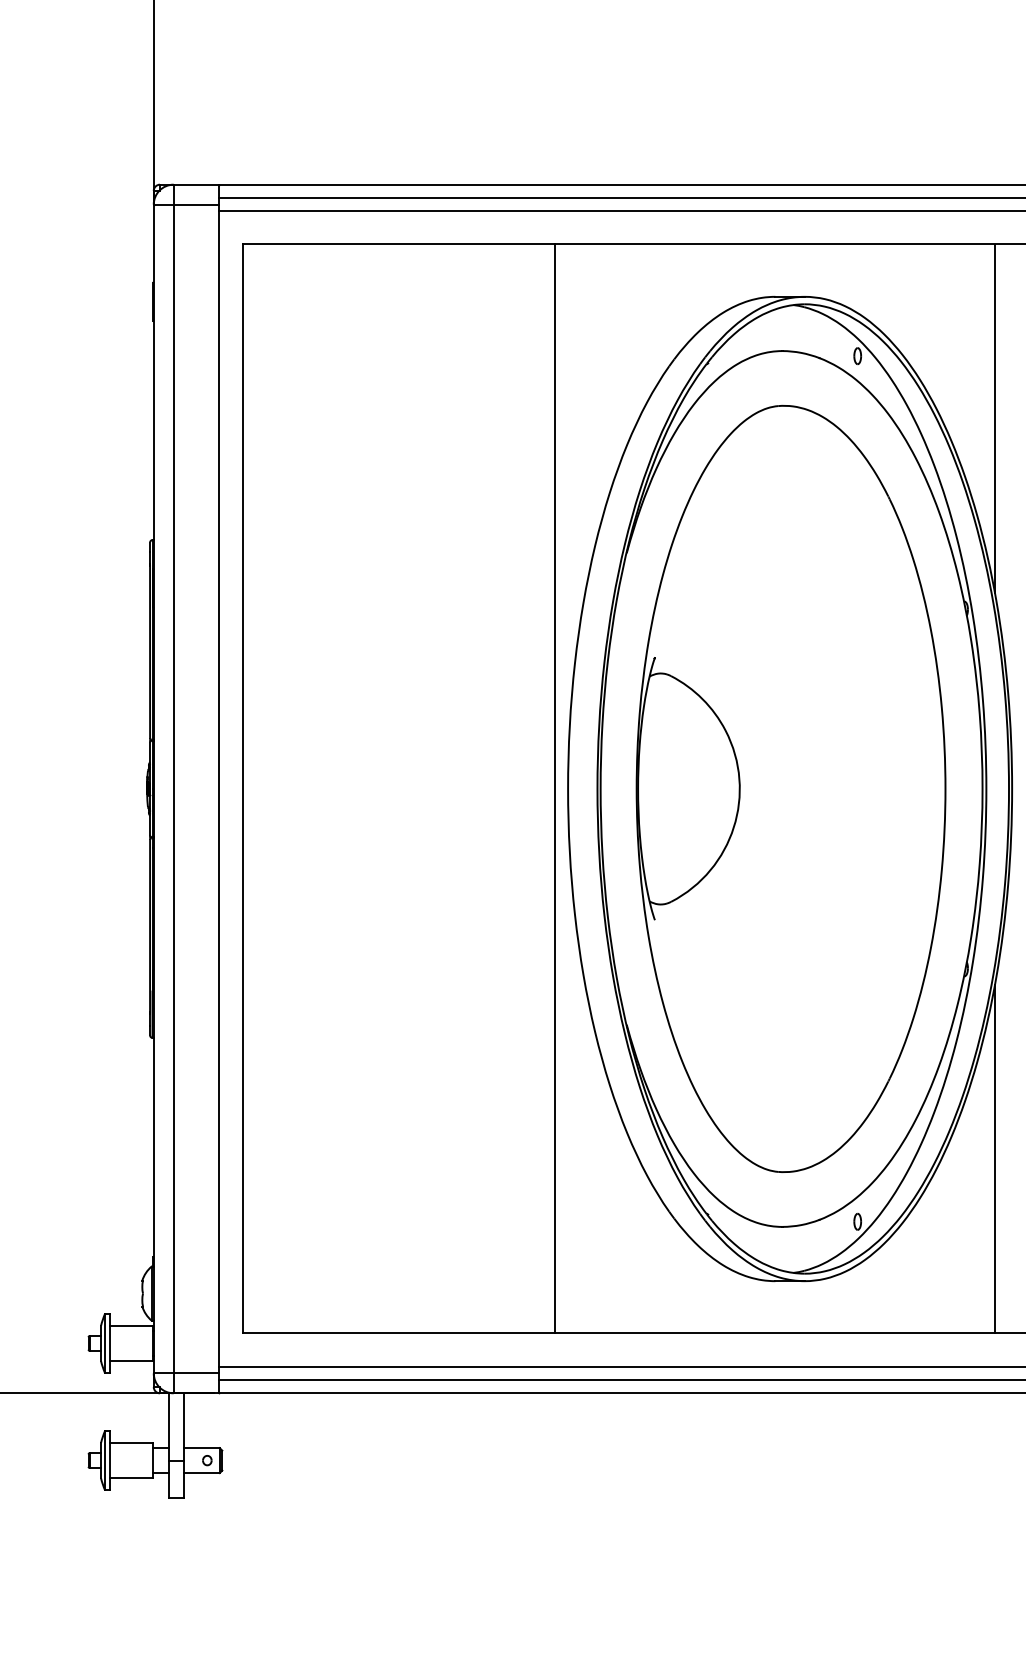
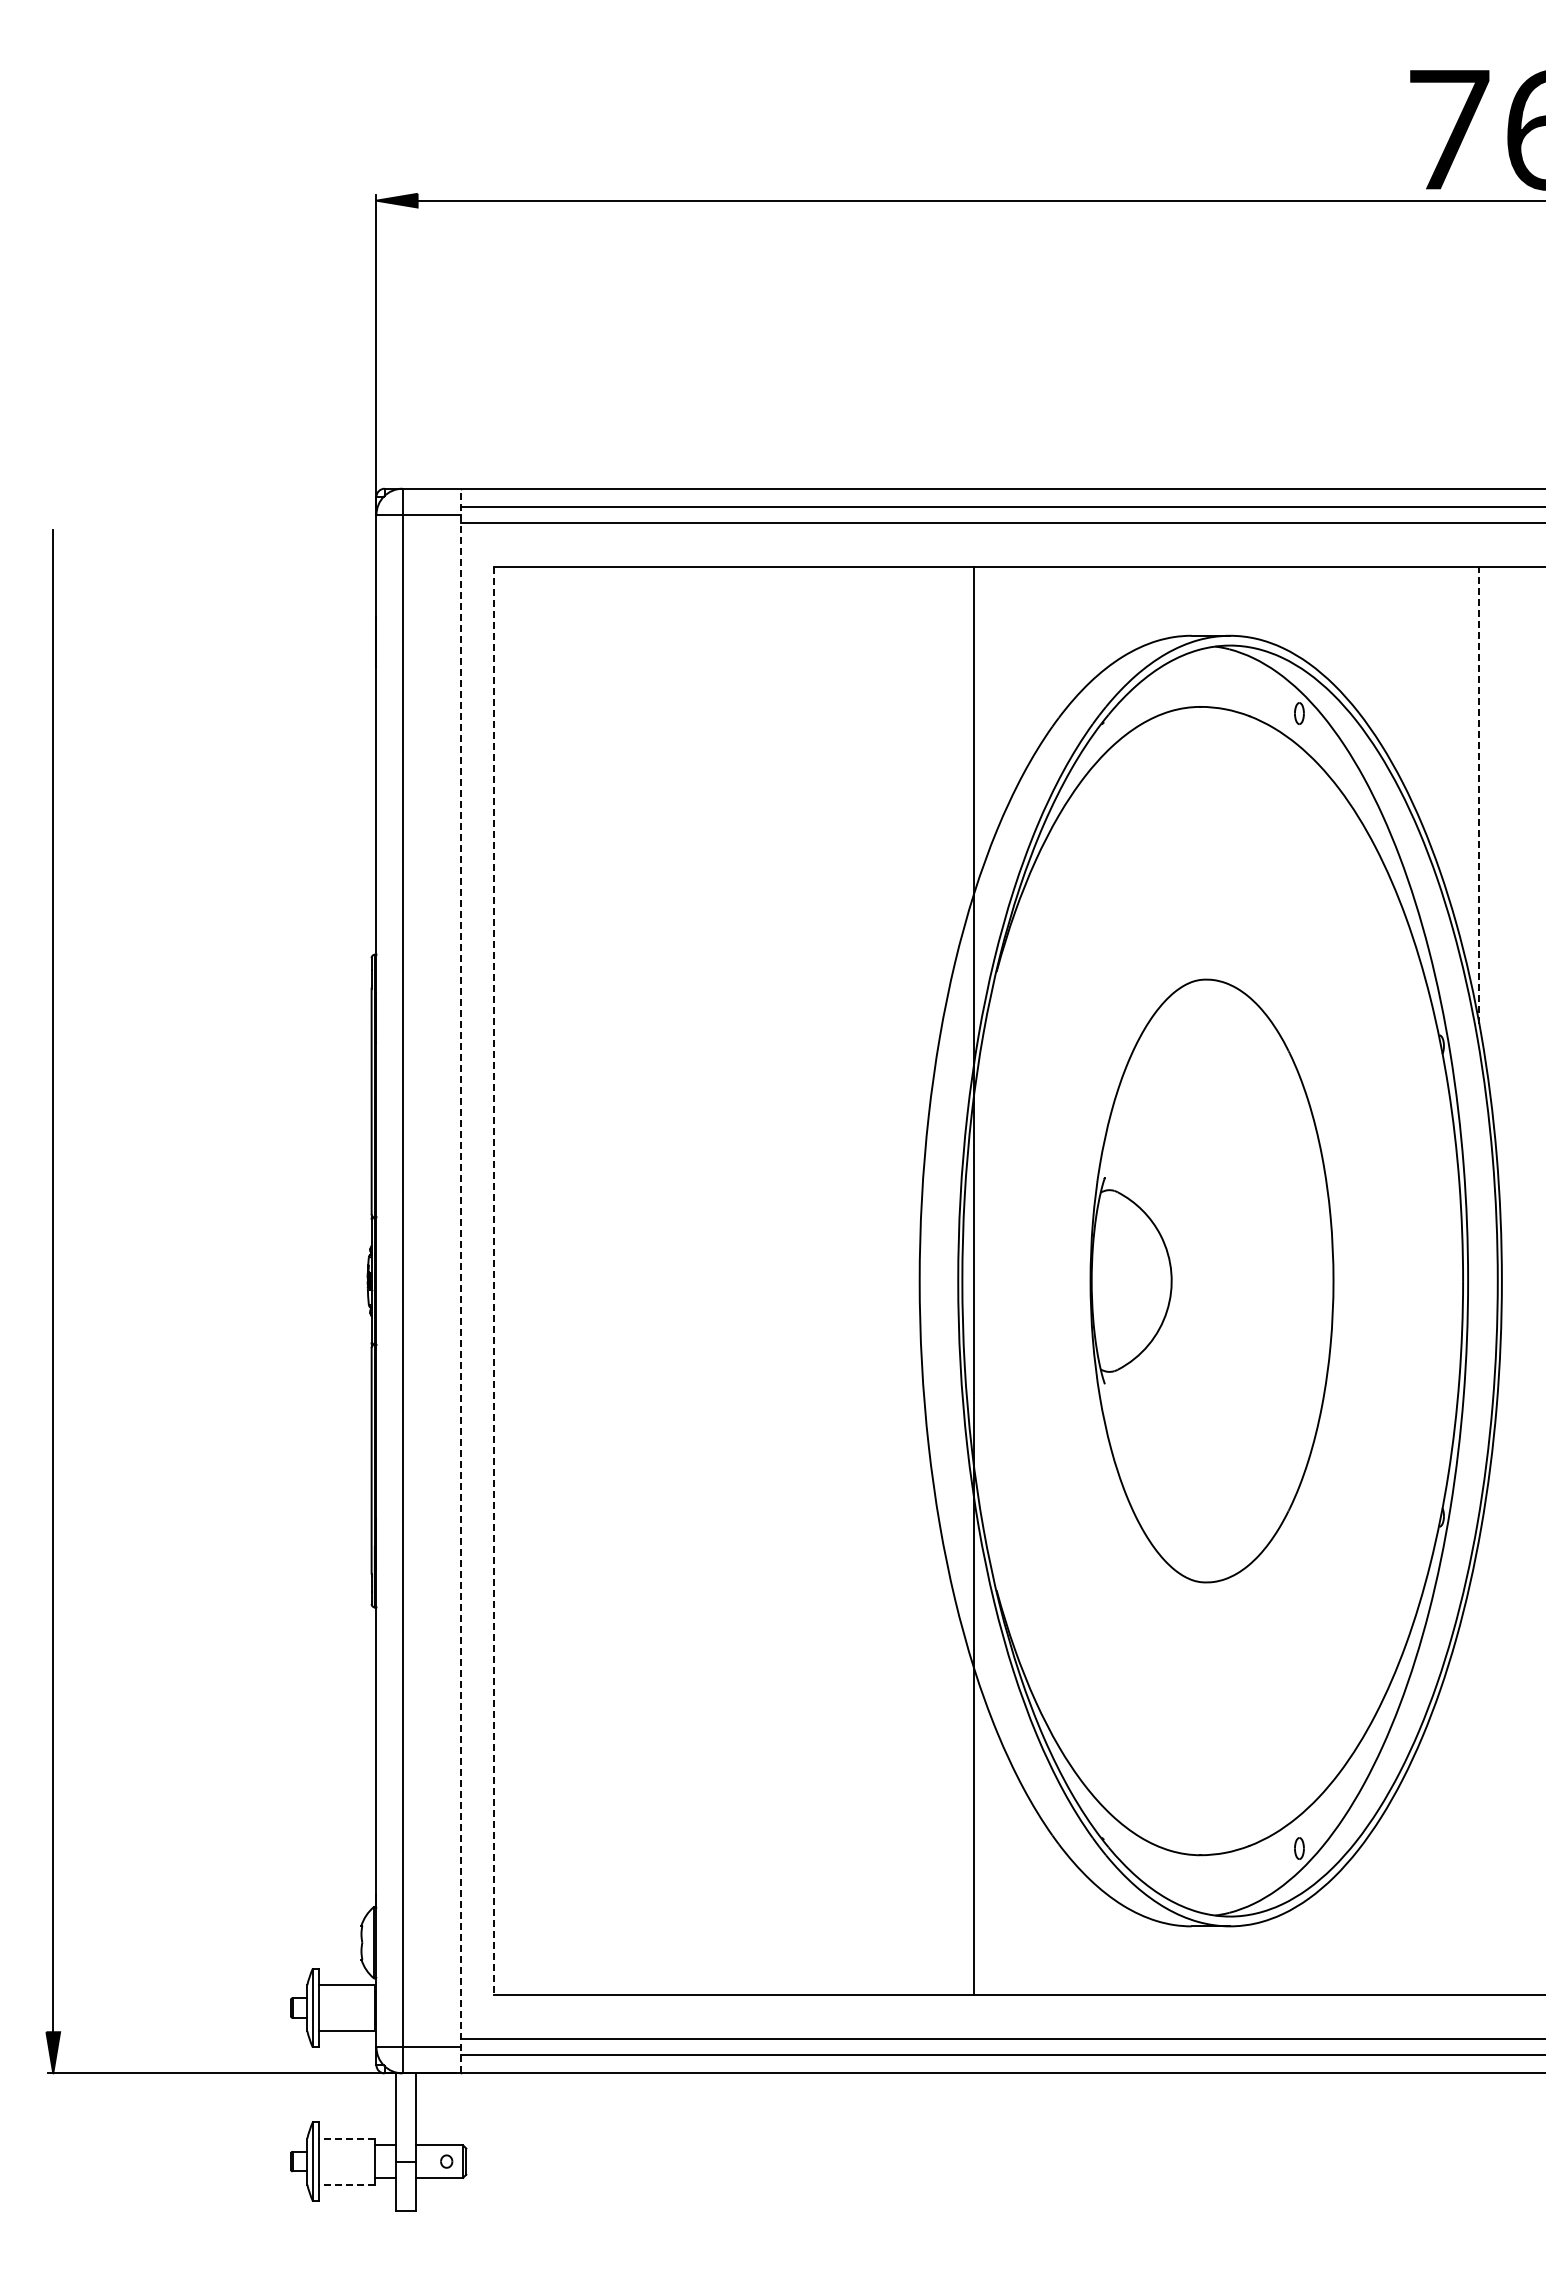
line: (995, 418) -> (1479, 795), solid -> dashed
line: (218, 788) -> (461, 1280), solid -> dashed
line: (554, 788) -> (973, 1280), moved
part: (790, 788) -> (1211, 1280), size x0.6
line: (243, 789) -> (494, 1281), solid -> dashed
line: (995, 1159) -> (1479, 1766), removed
line: (131, 1442) -> (347, 2138), solid -> dashed
line: (131, 1478) -> (347, 2184), solid -> dashed

